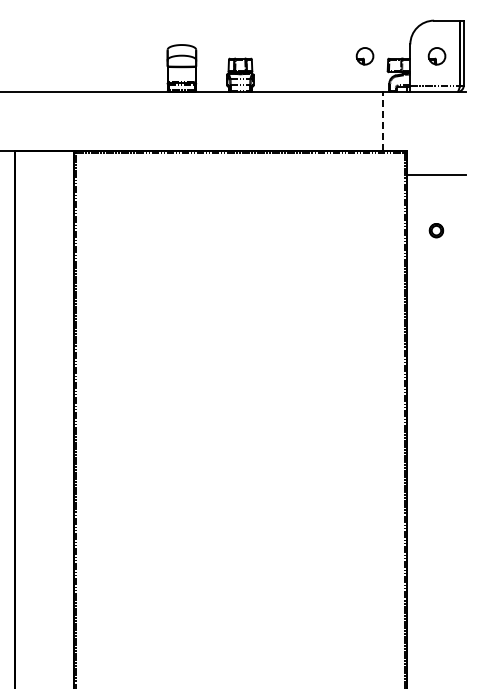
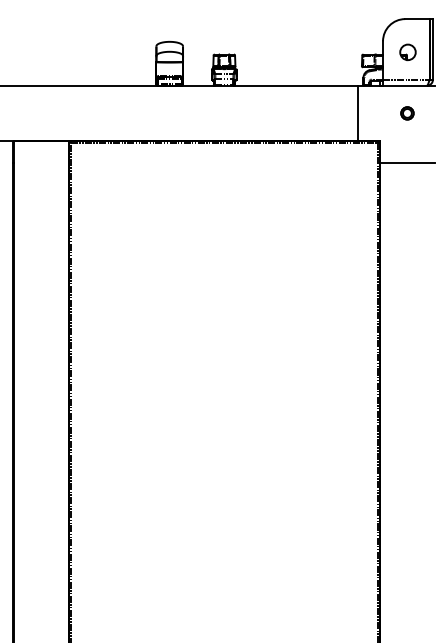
part: (364, 56) -> (340, 52), removed
line: (383, 121) -> (357, 113), dashed -> solid
part: (436, 230) -> (407, 113), moved

